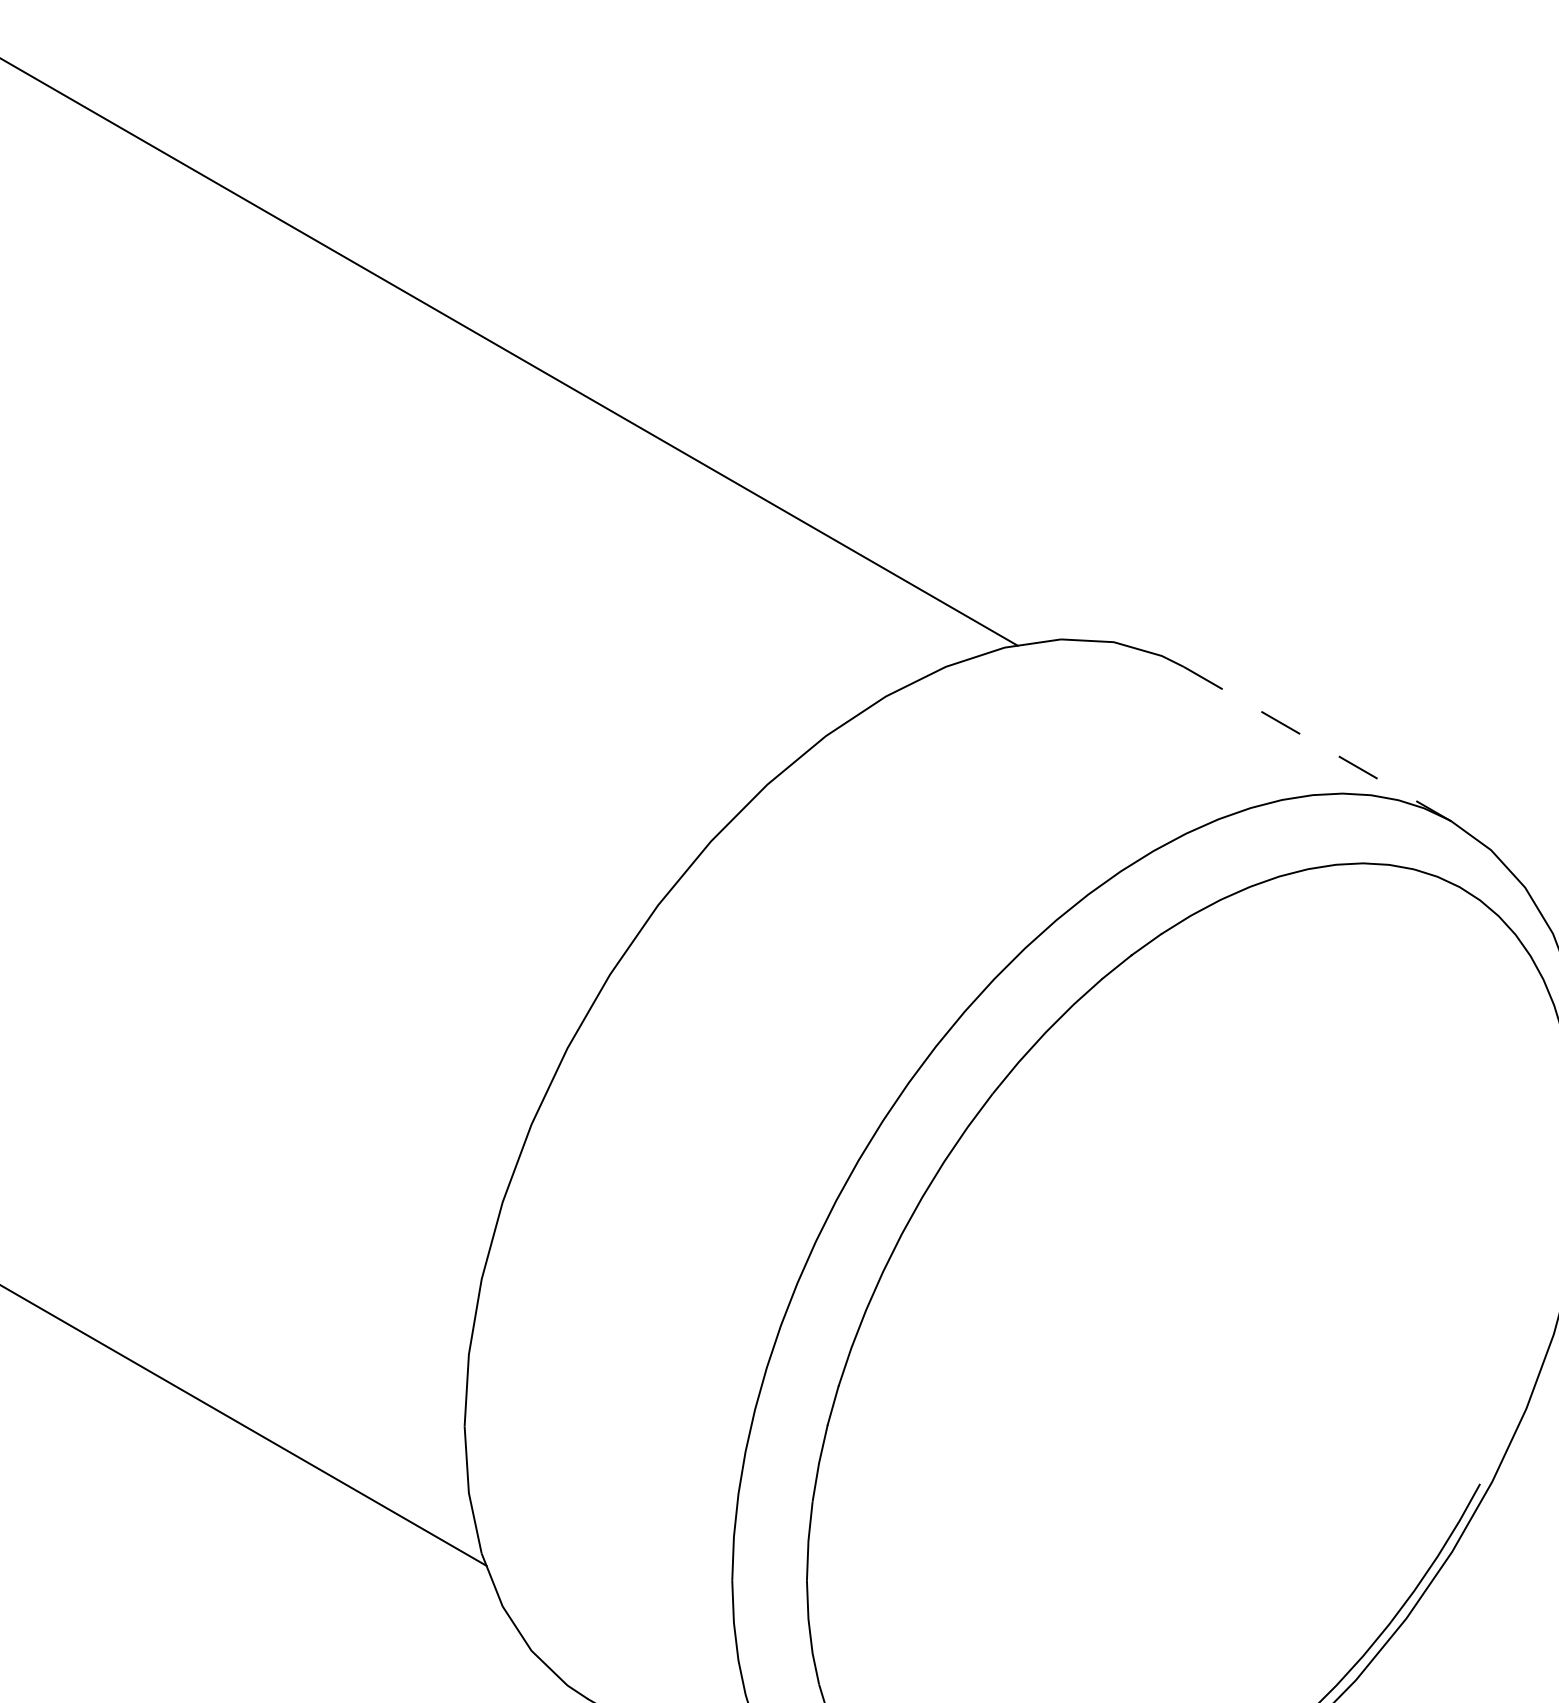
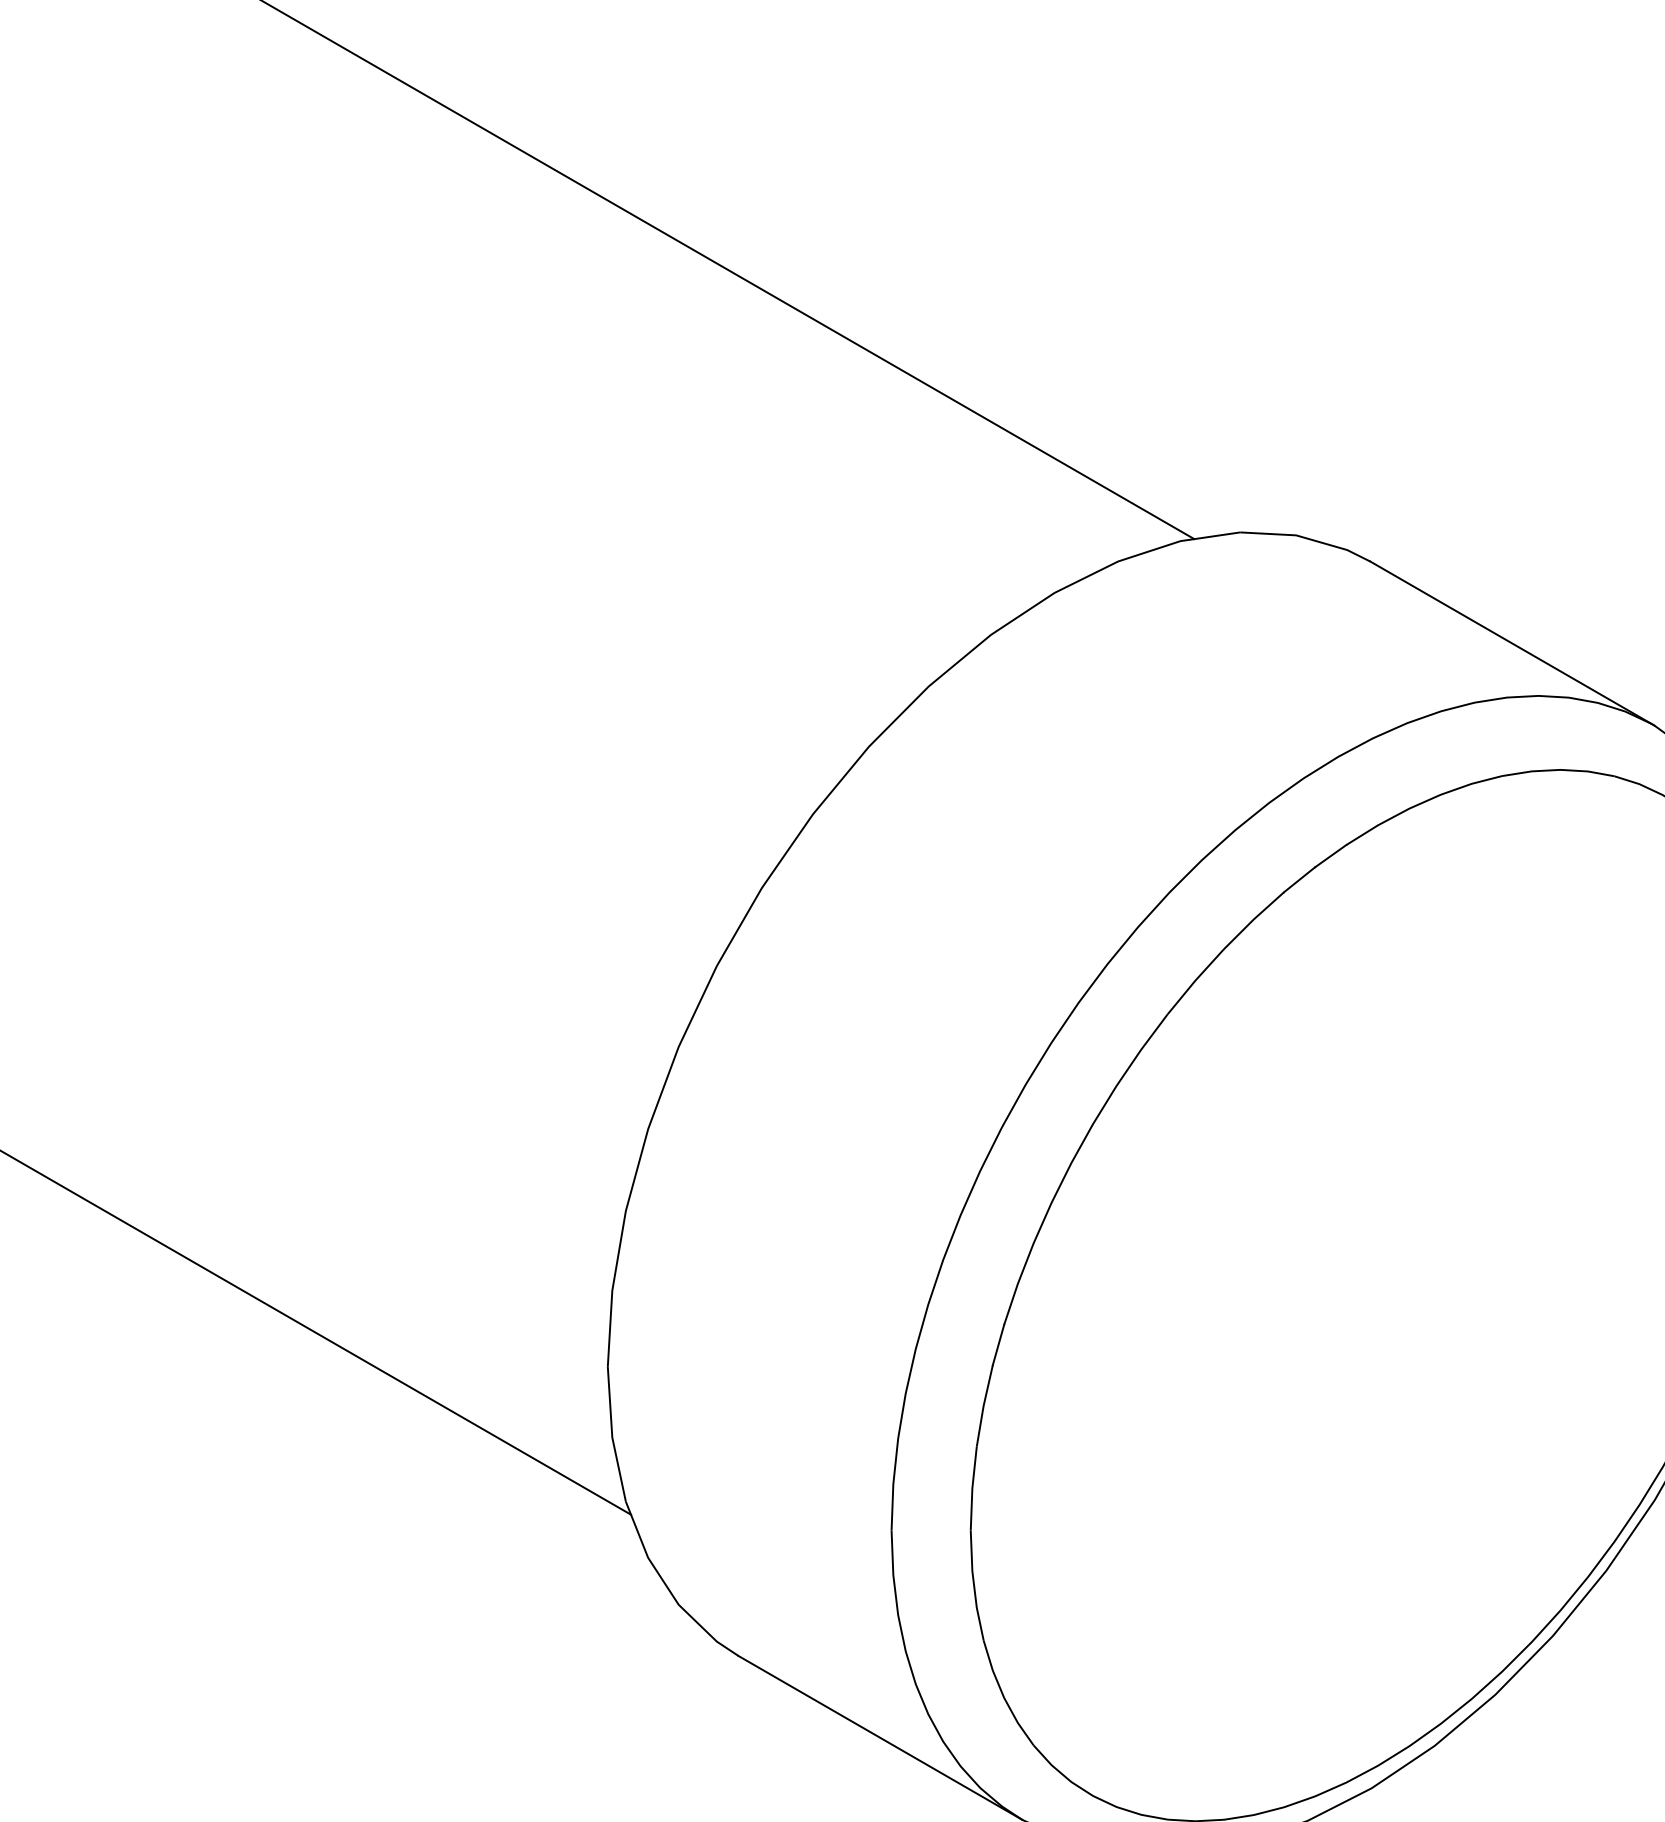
line: (1317, 744) -> (1512, 643), dashed -> solid

